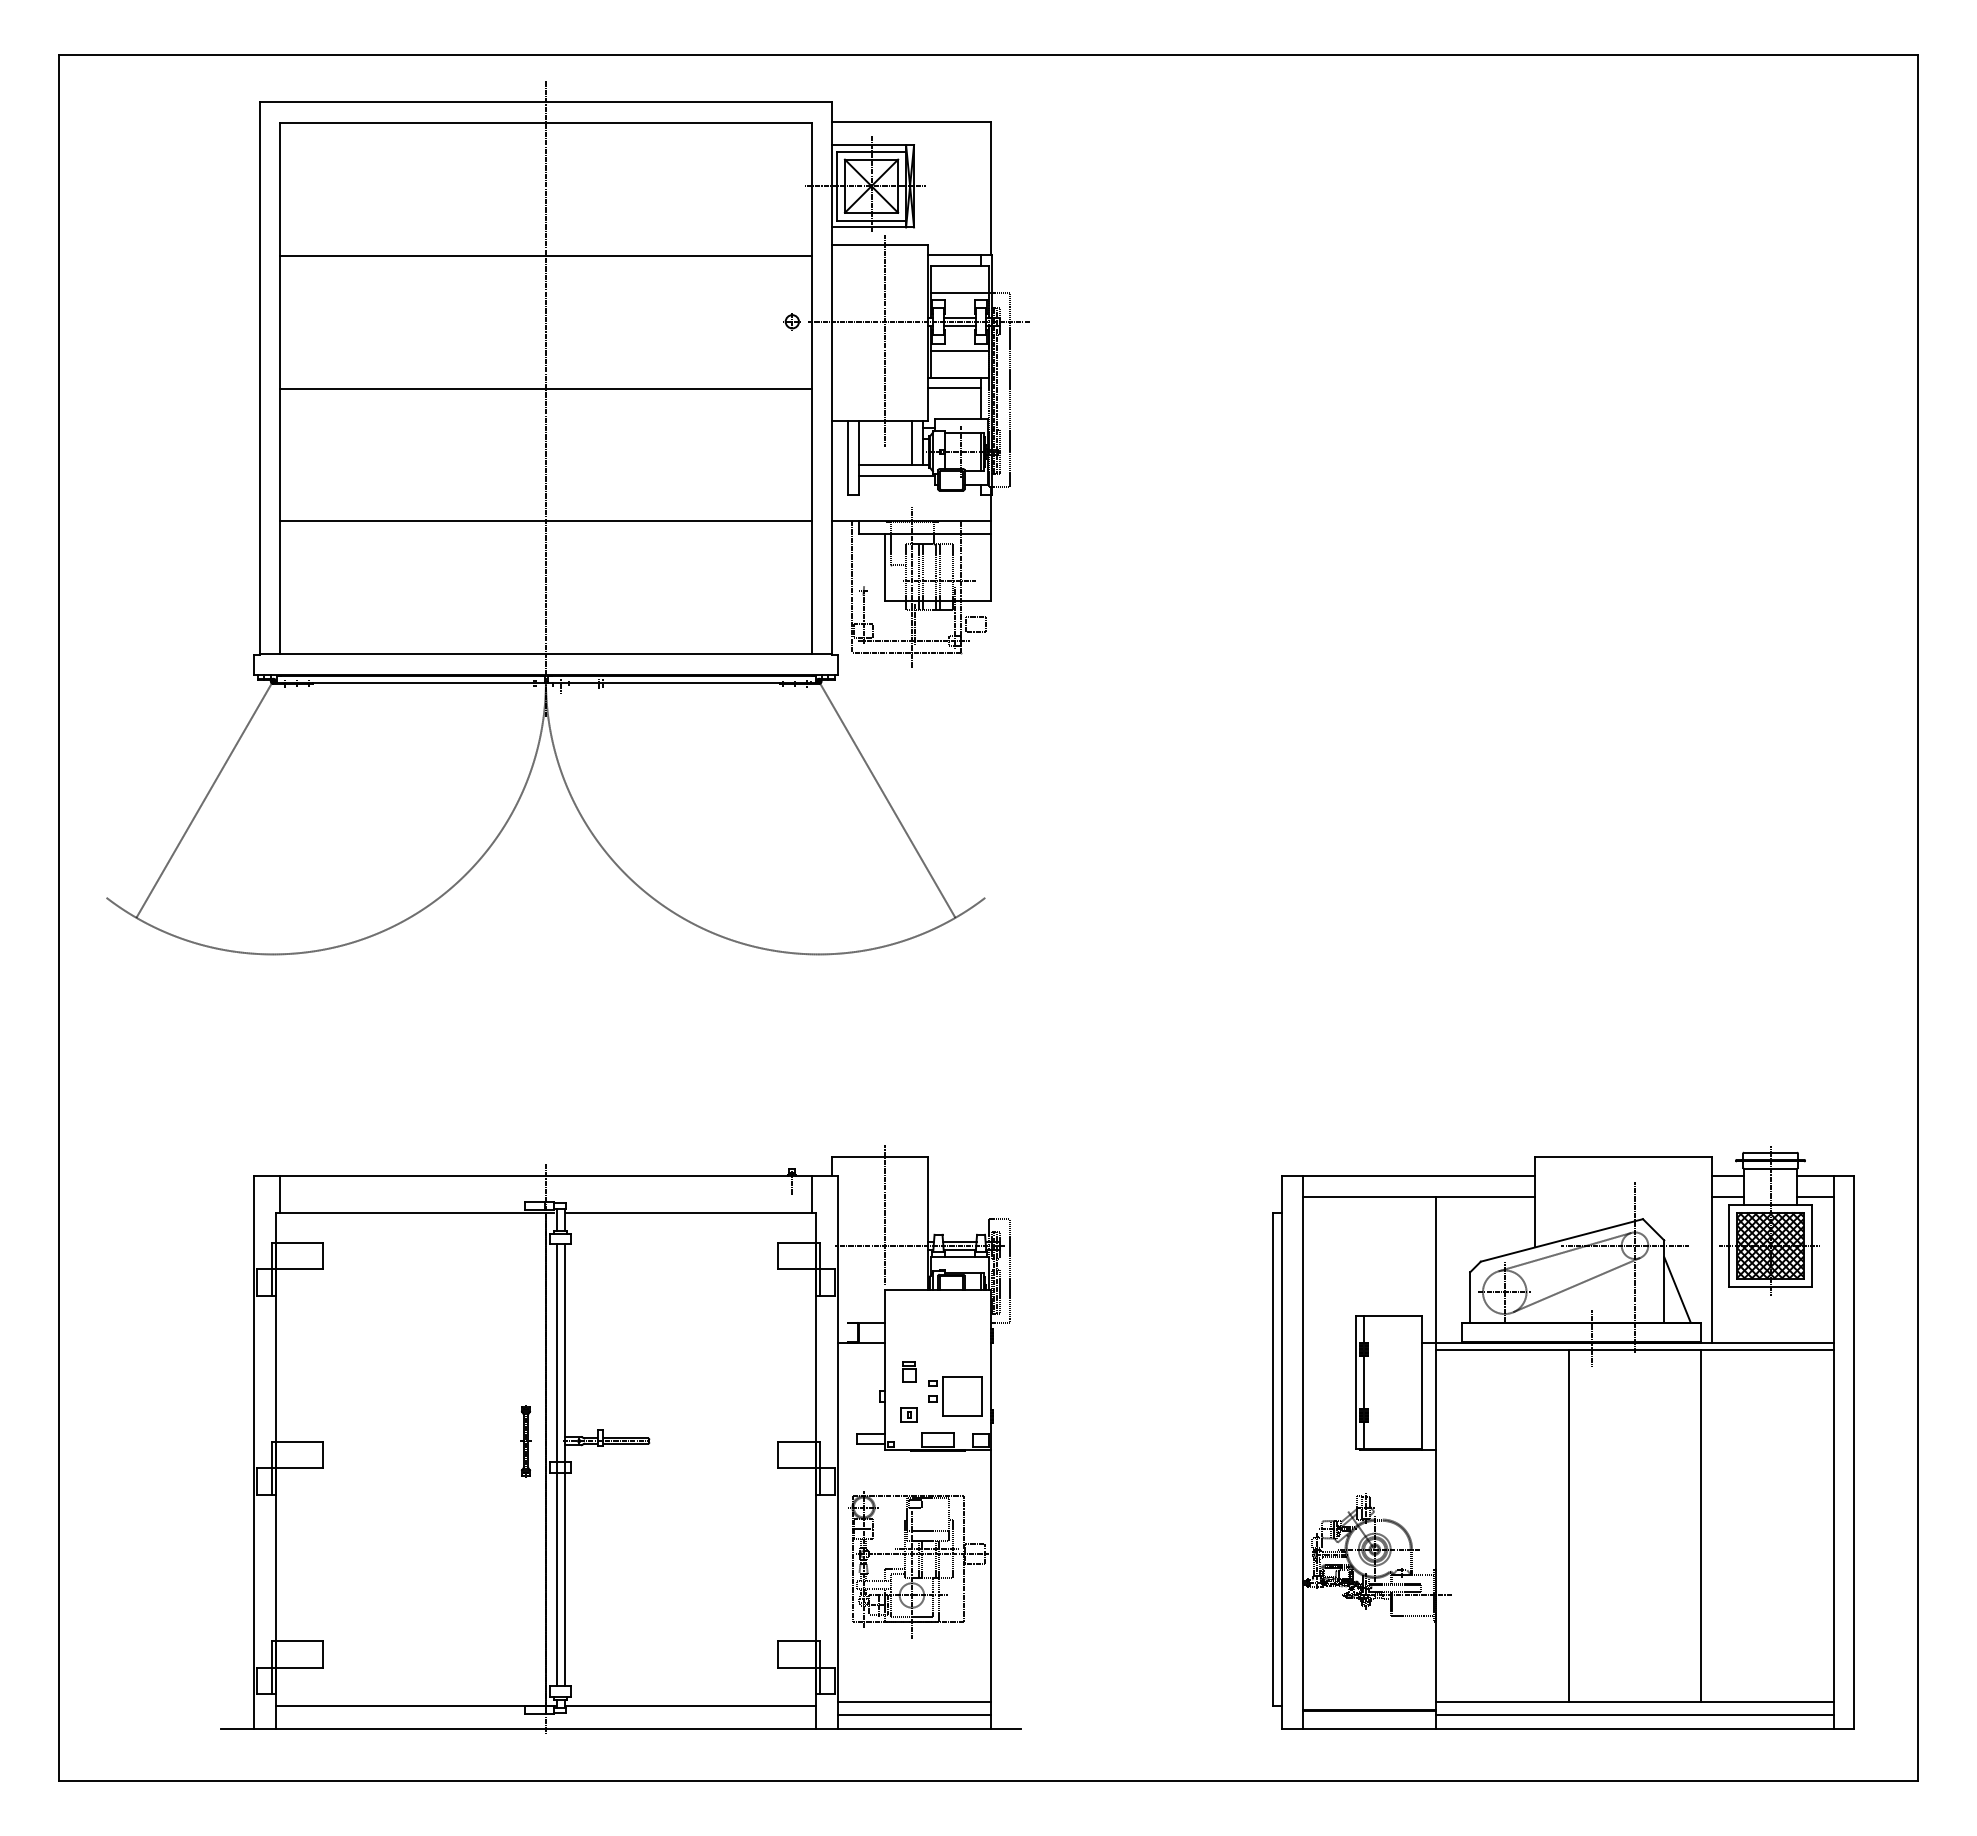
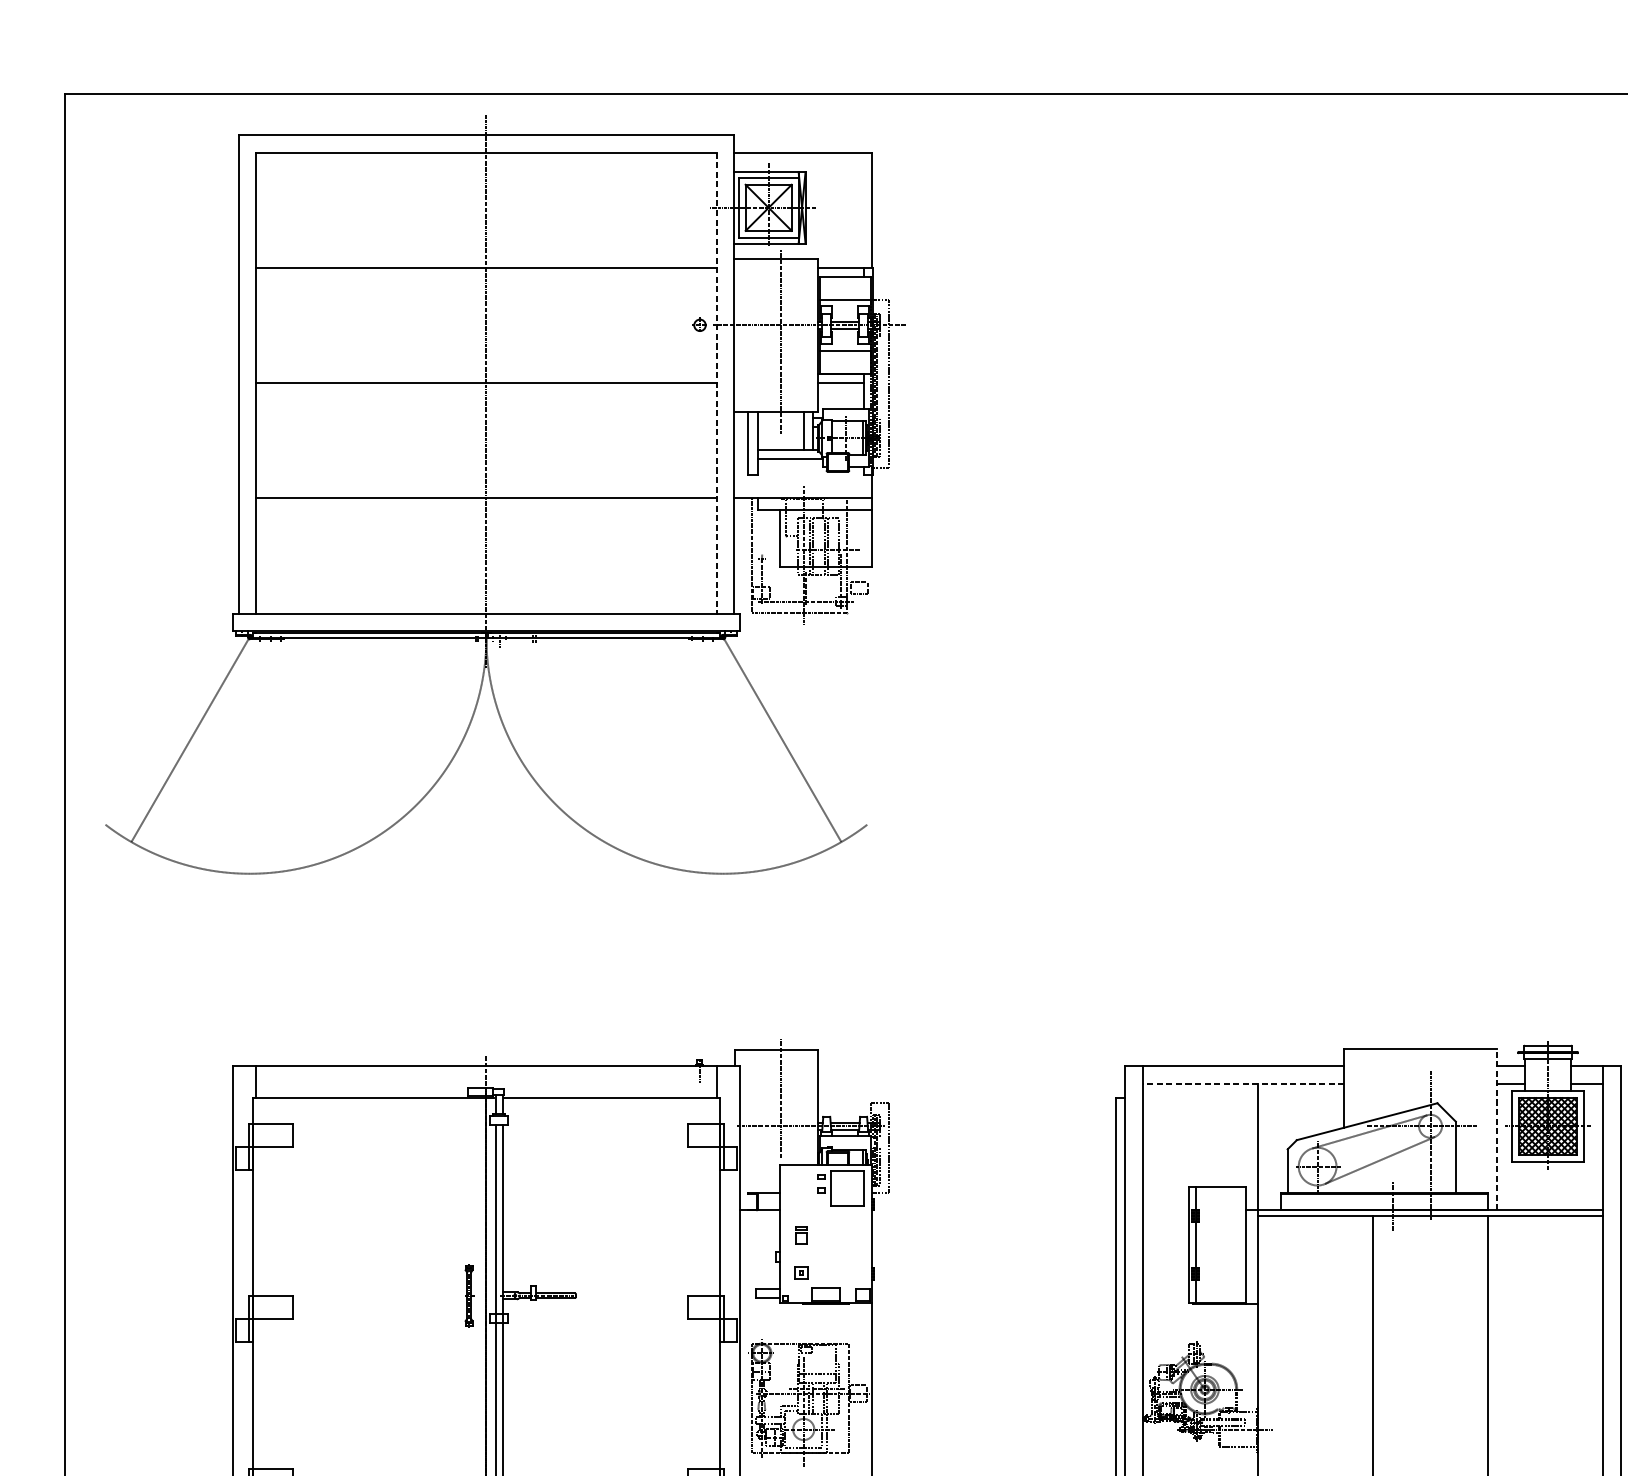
line: (811, 388) -> (716, 383), solid -> dashed
line: (1418, 1196) -> (1242, 1083), solid -> dashed
line: (1712, 1249) -> (1497, 1129), solid -> dashed
line: (1677, 1289) -> (1467, 1164), removed
part: (955, 1396) -> (841, 1188), moved

